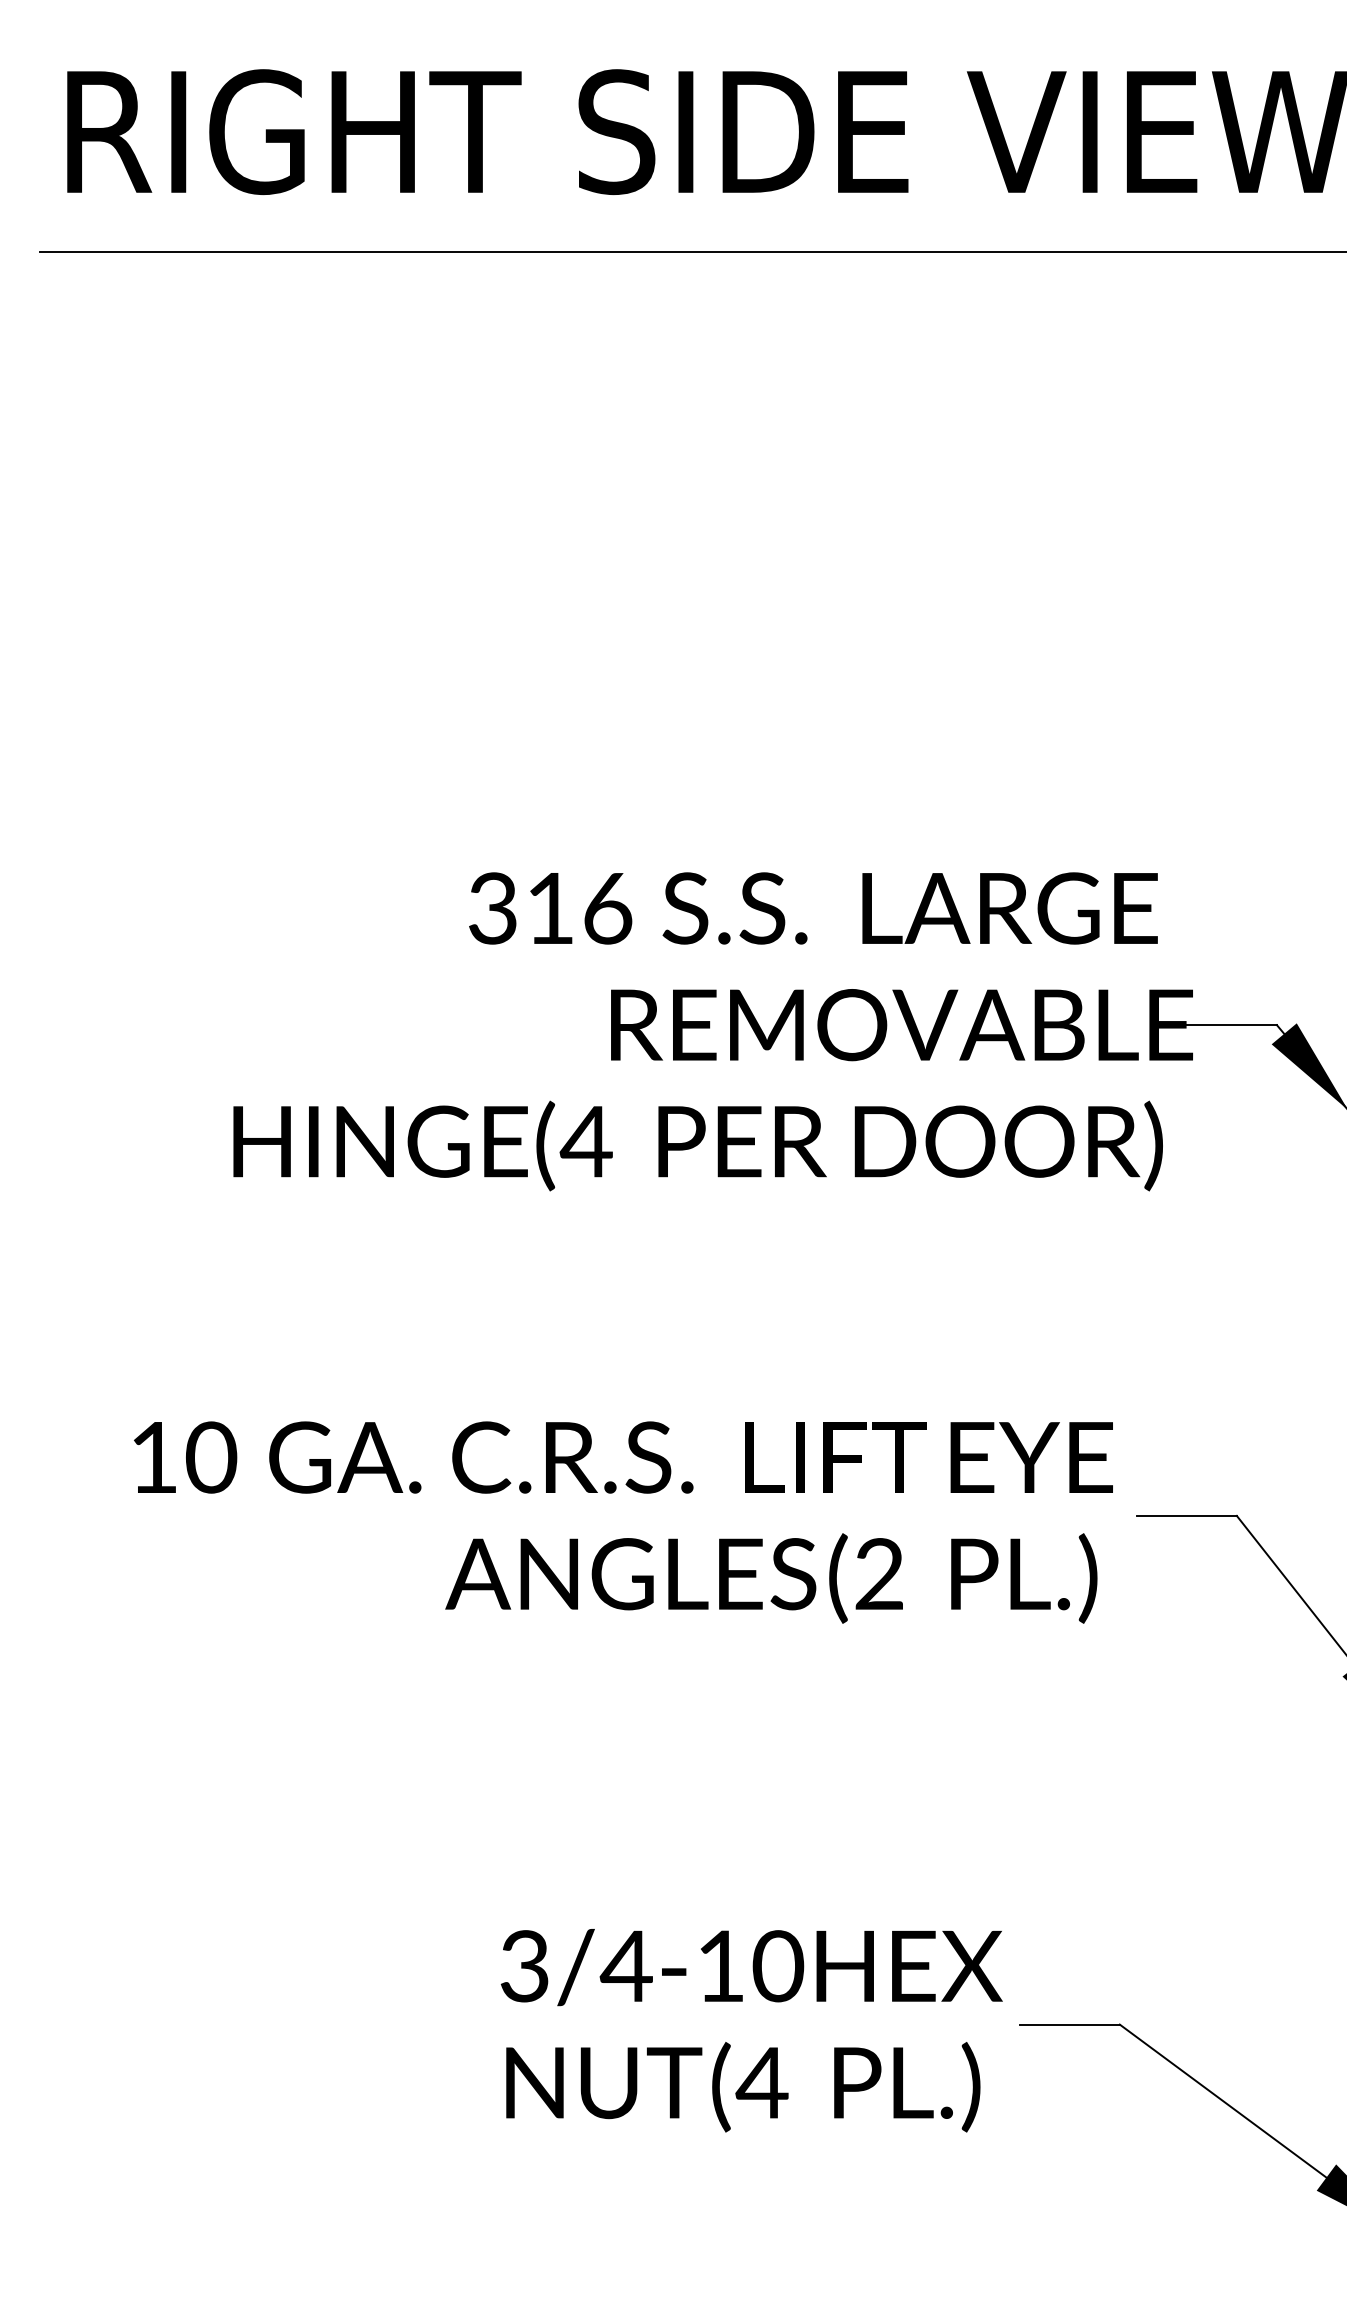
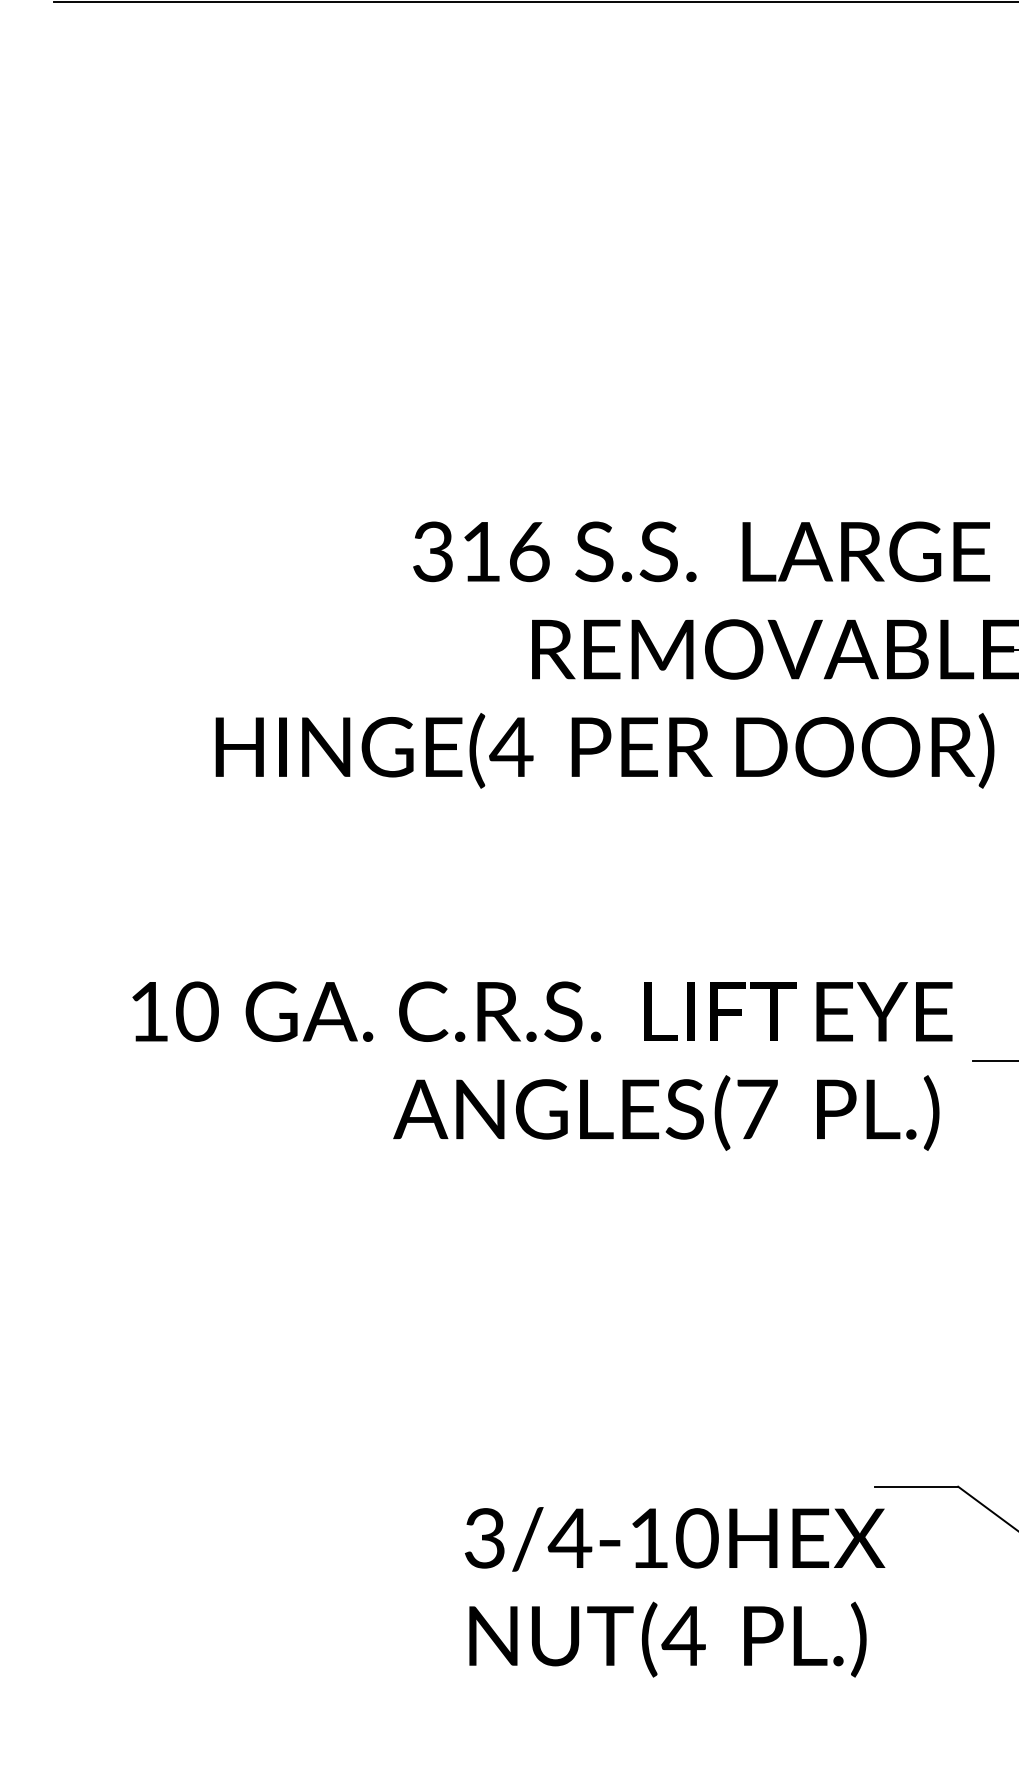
text: (879, 1573) -> (756, 1108), (2 -> (7
text: (751, 2030) -> (674, 1592), moved

